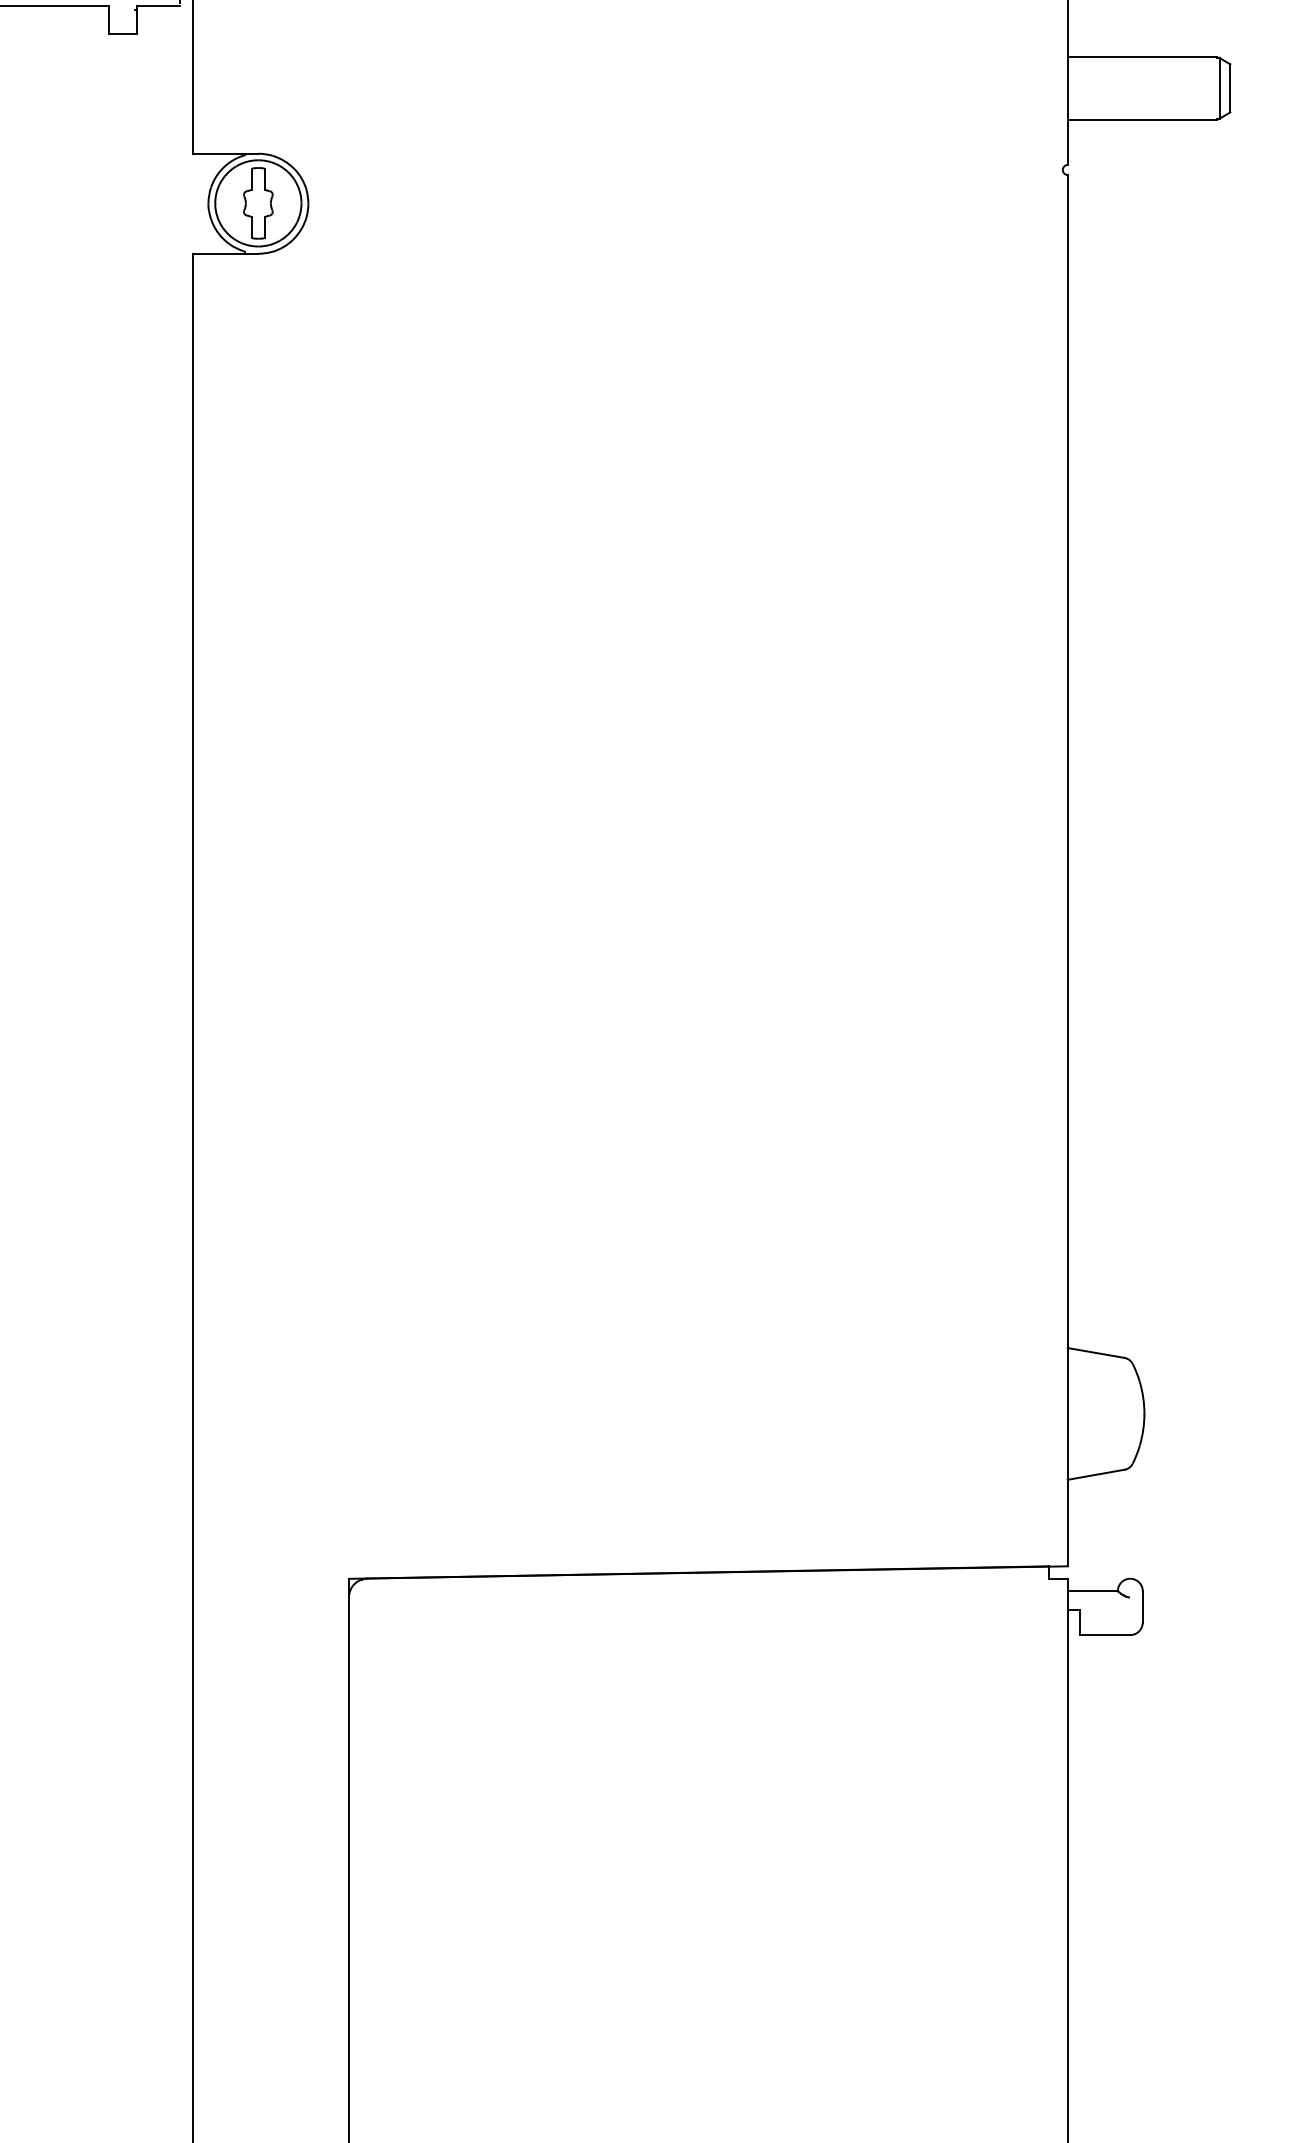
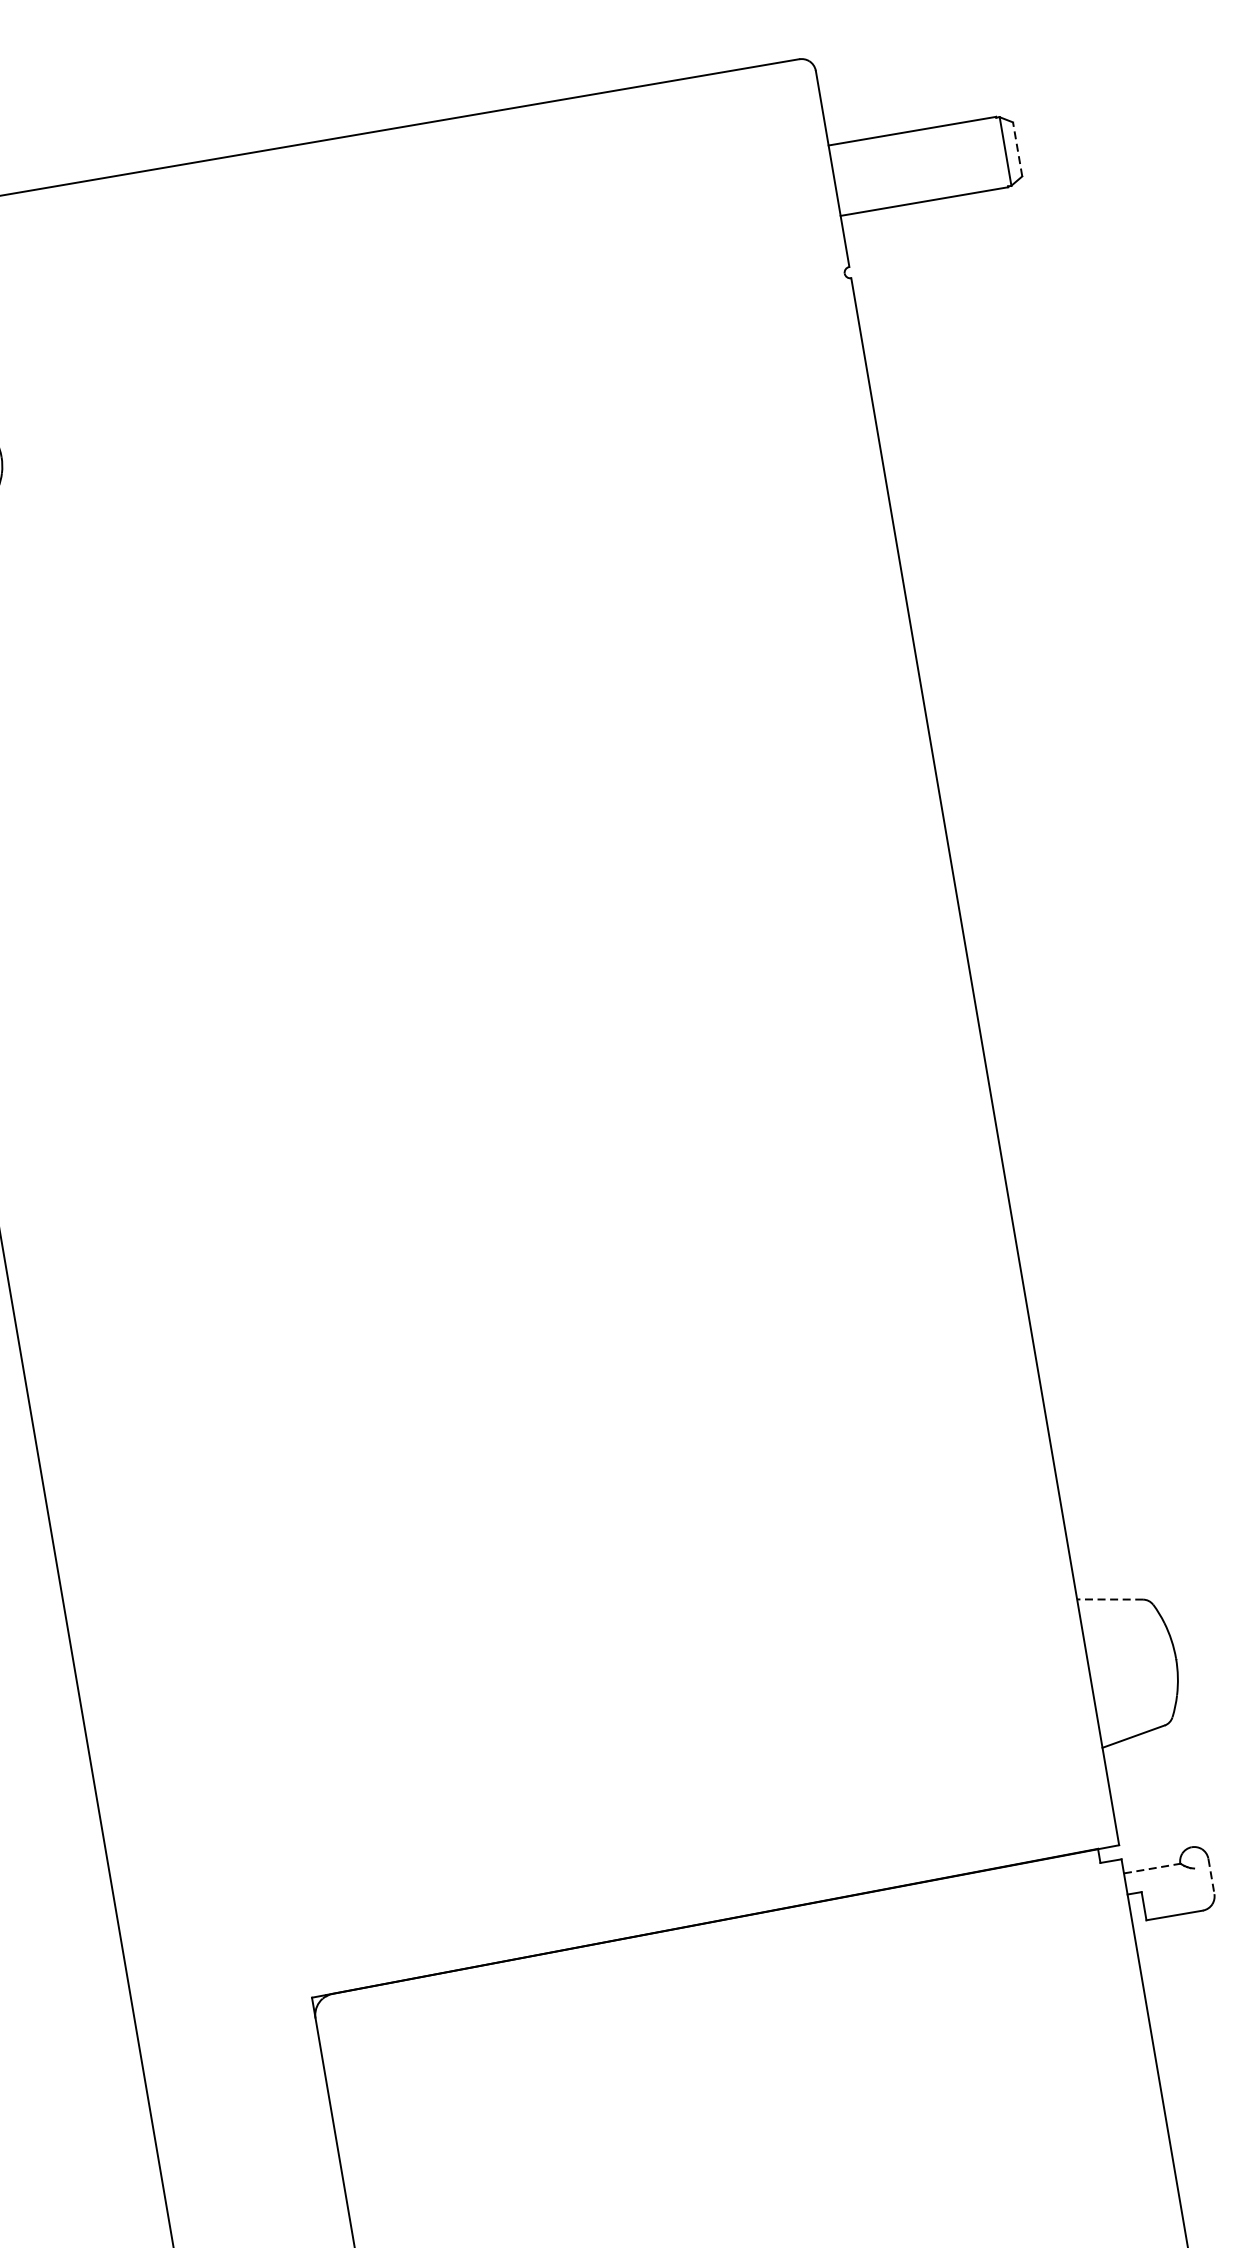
line: (1230, 87) -> (1017, 148), solid -> dashed
line: (1096, 1353) -> (1110, 1600), solid -> dashed
line: (1093, 1591) -> (1152, 1868), solid -> dashed
line: (1142, 1606) -> (1211, 1876), solid -> dashed

